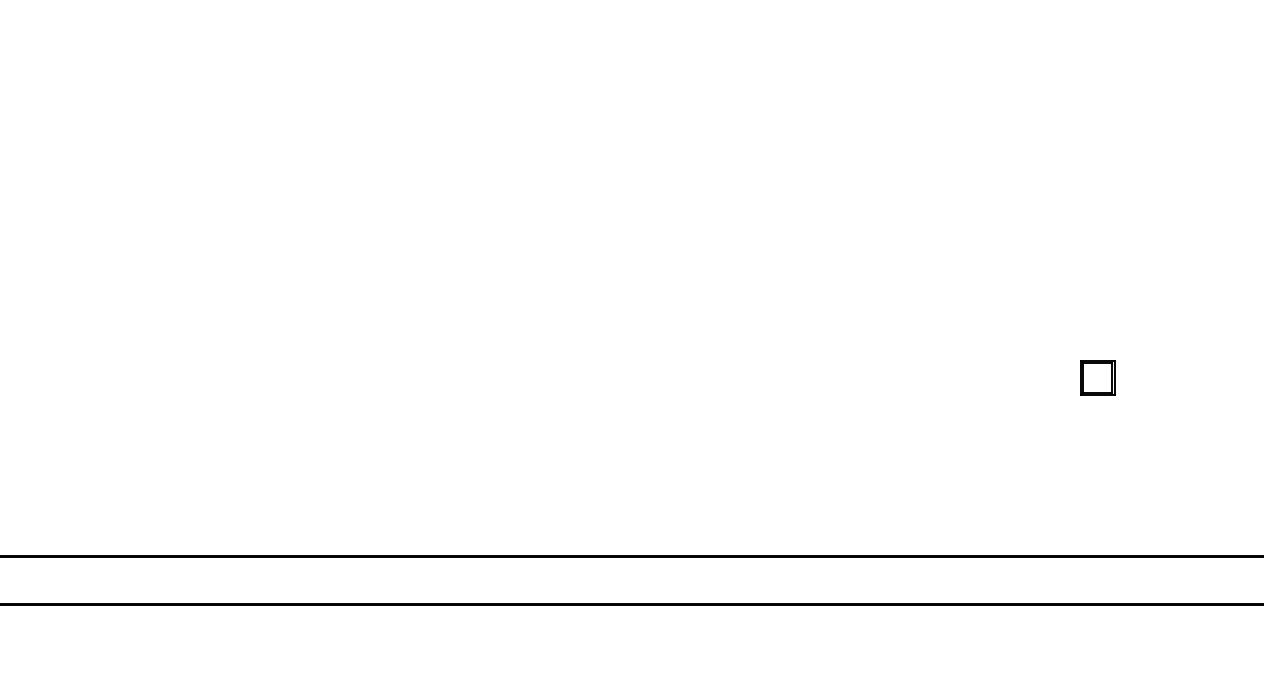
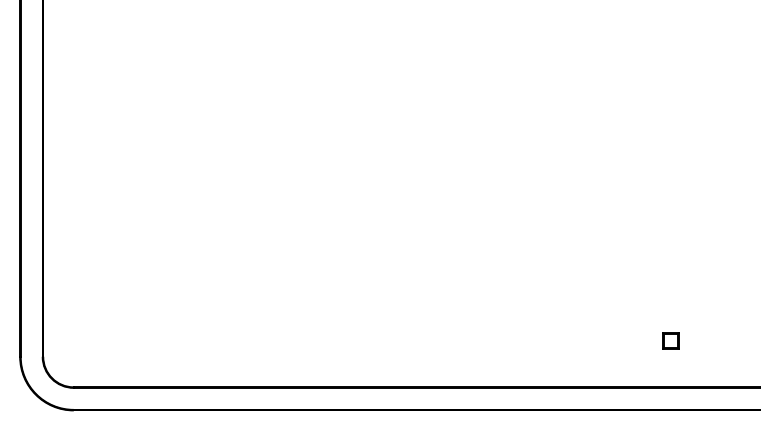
part: (1096, 377) -> (670, 340), moved

